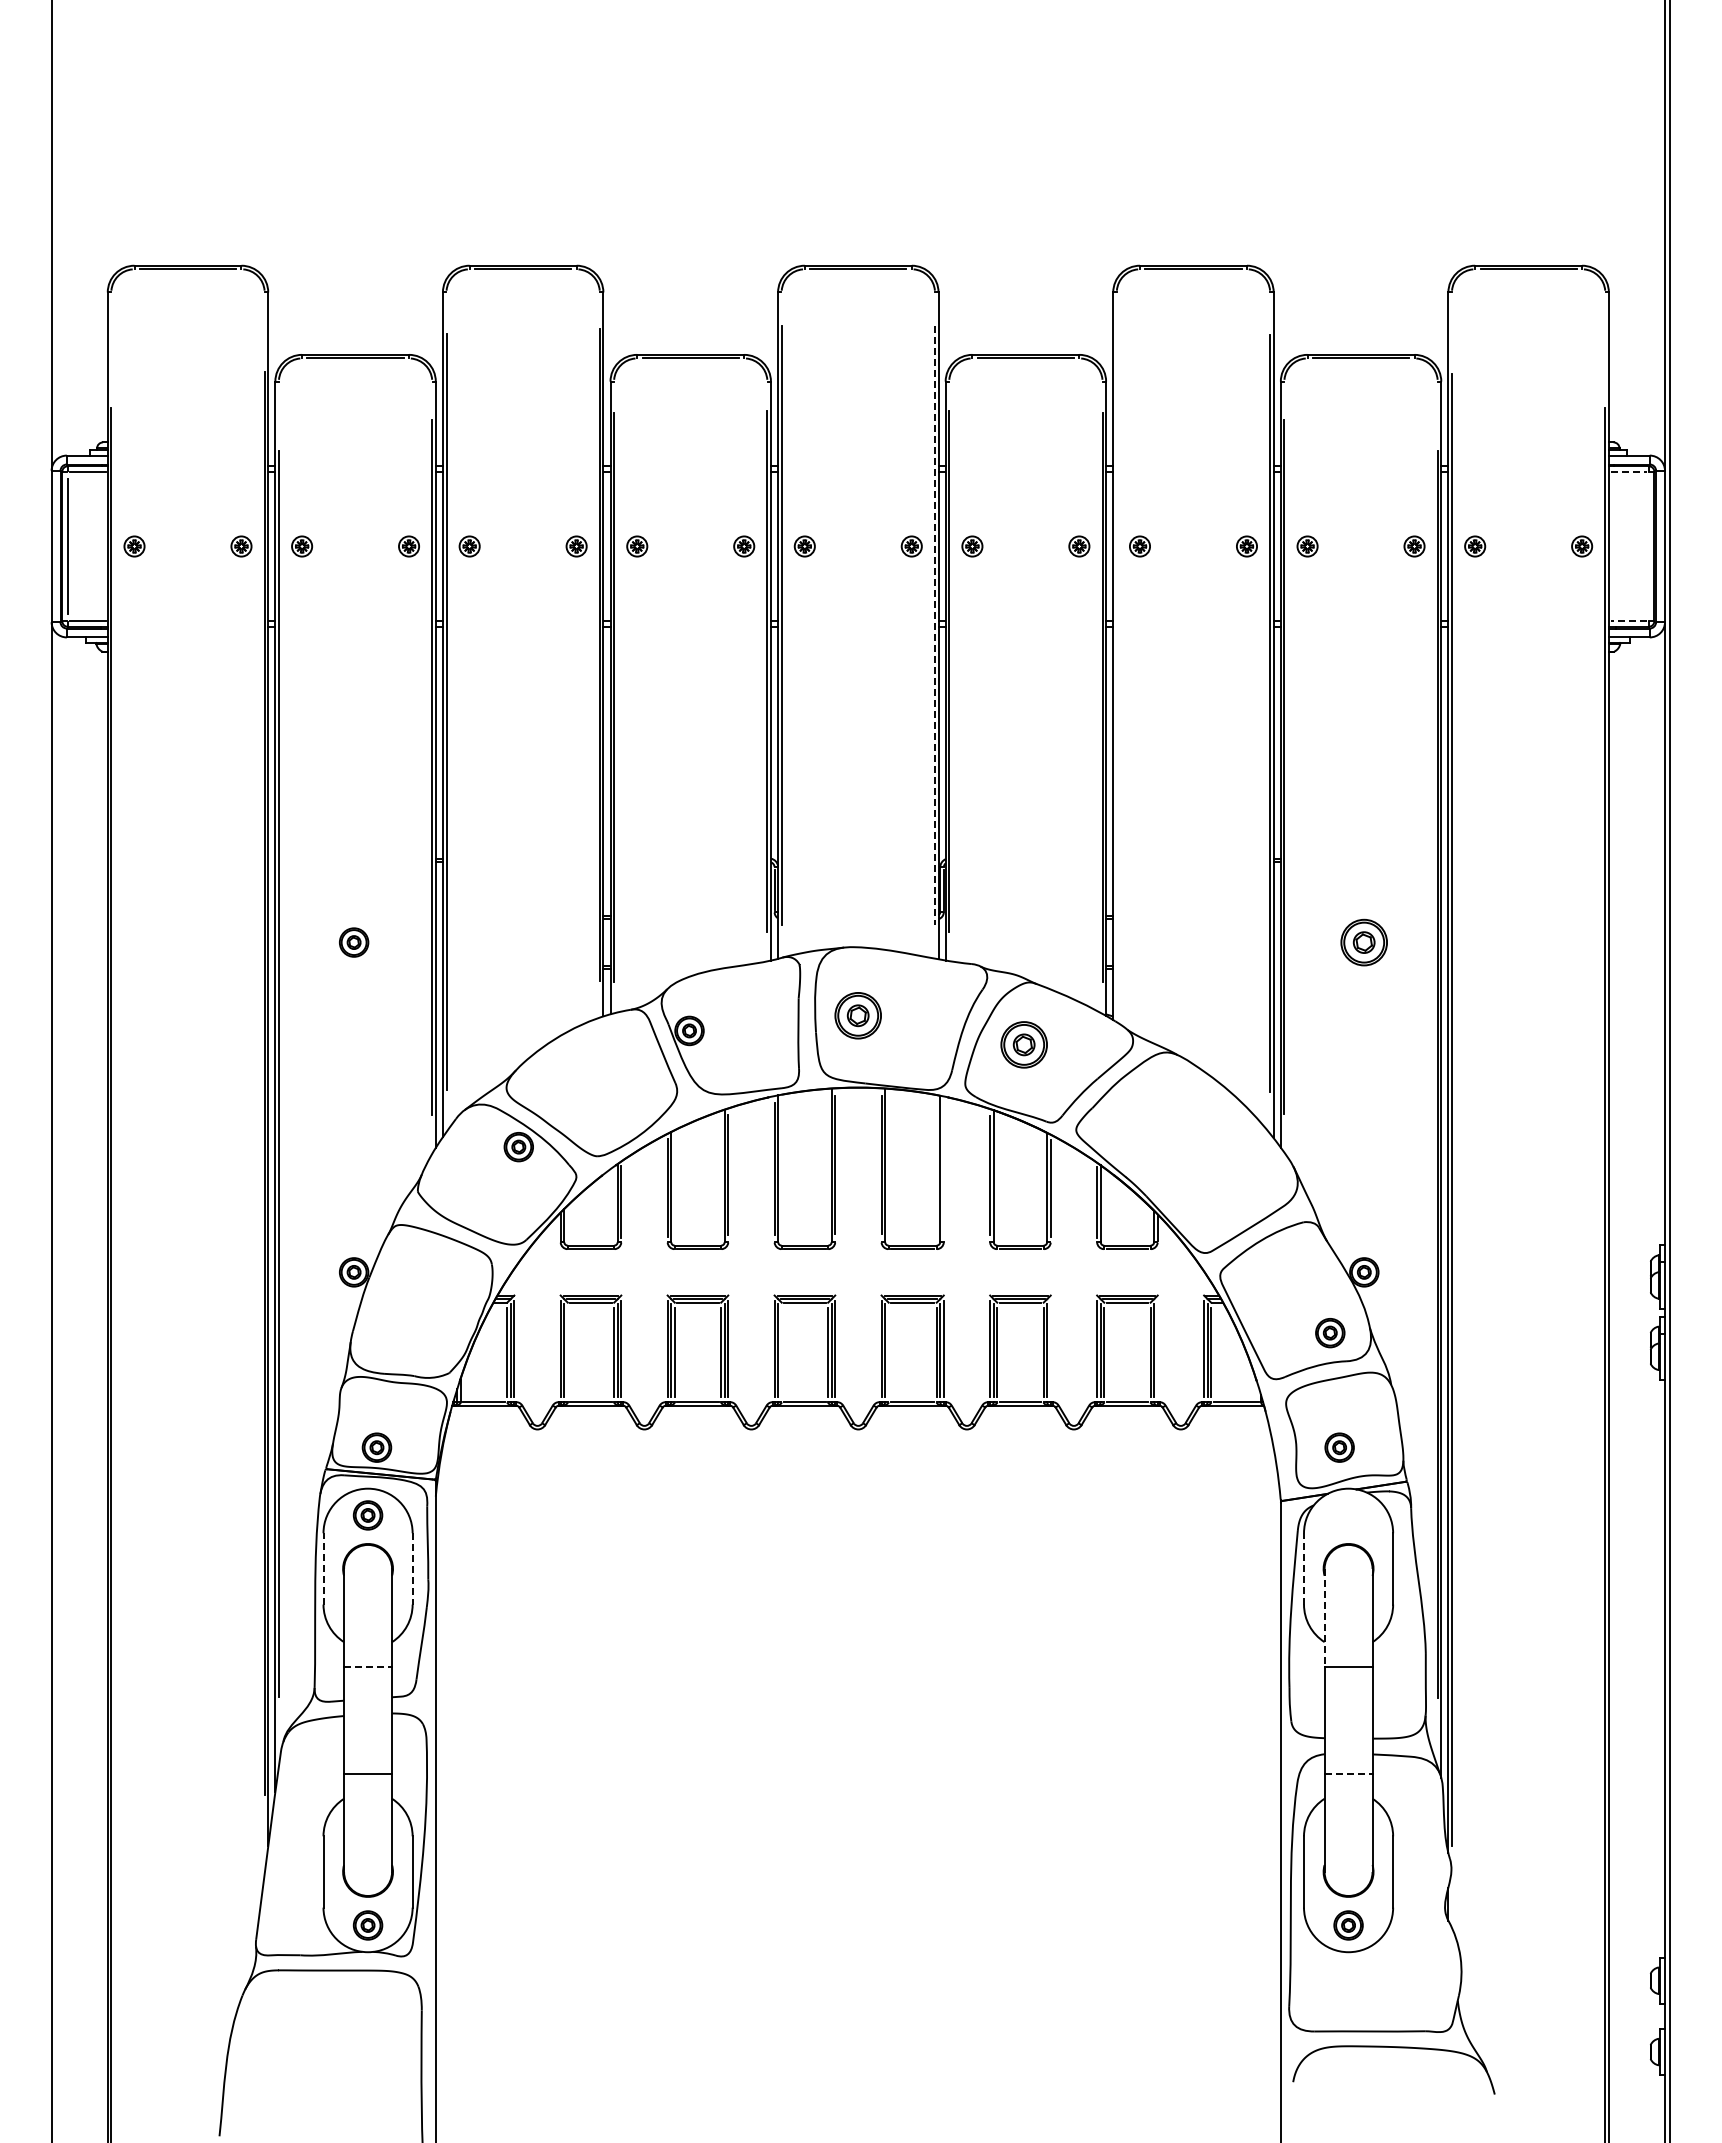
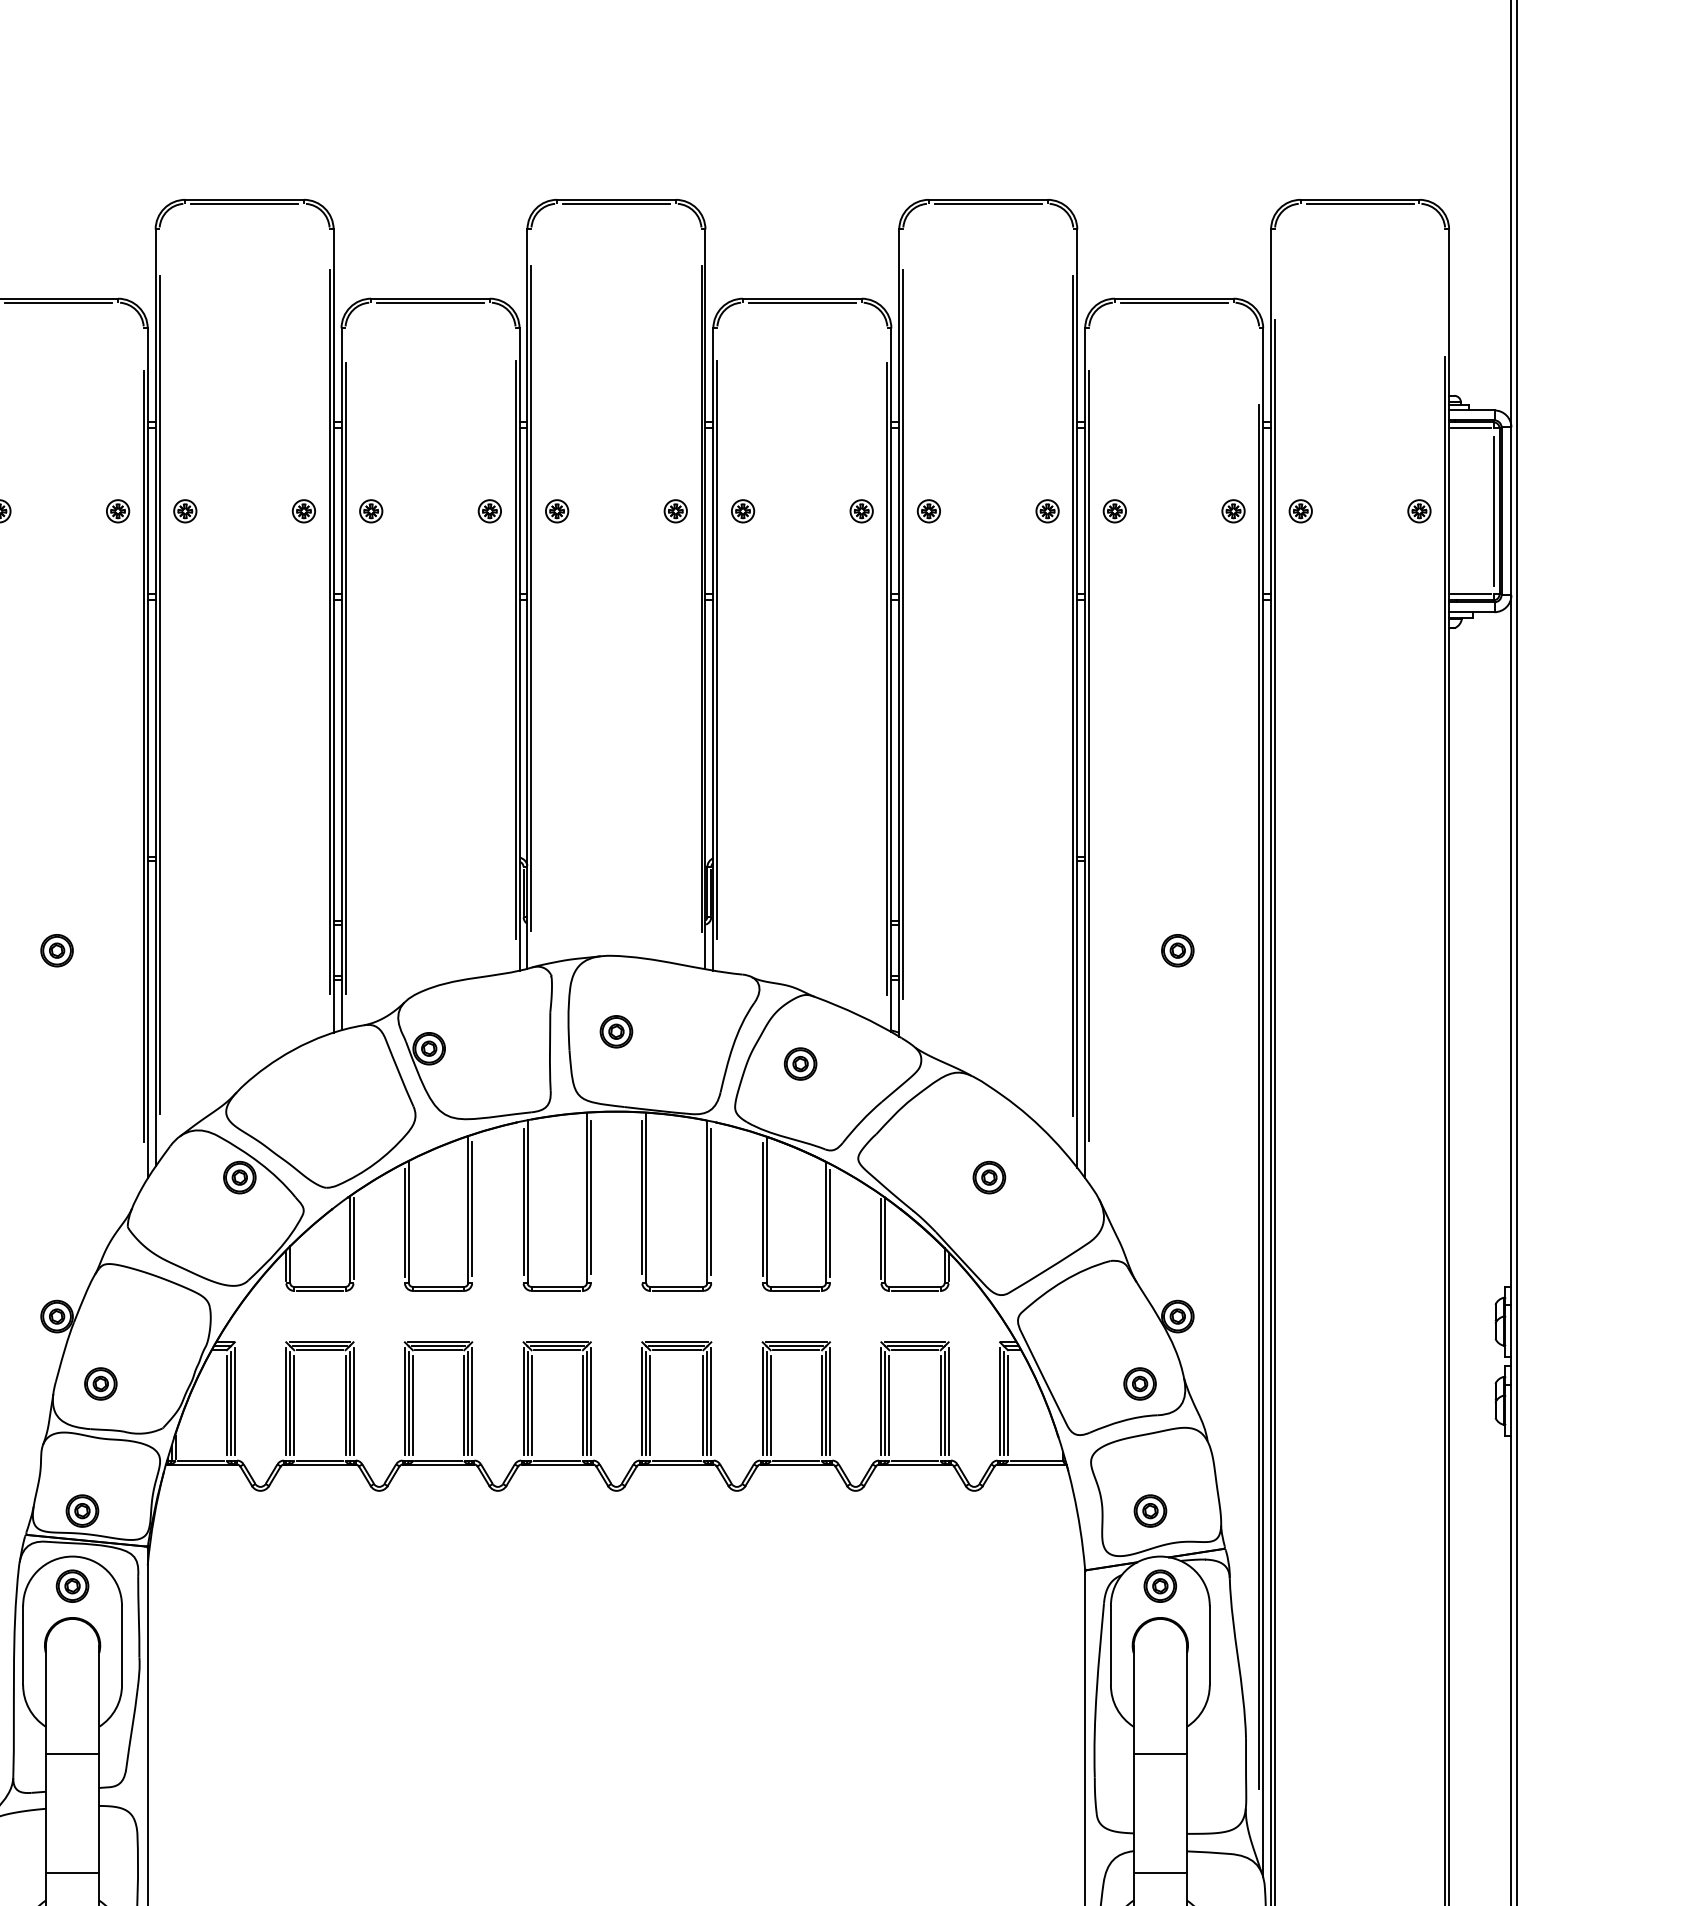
line: (1629, 471) -> (1472, 428), dashed -> solid
line: (1648, 546) -> (1493, 511), added
line: (1628, 621) -> (1470, 594), dashed -> solid
line: (934, 625) -> (700, 598), dashed -> solid
line: (1116, 656) -> (902, 633), added
part: (1364, 942) -> (1178, 950), size x0.62
part: (858, 1015) -> (616, 1031), size x0.62
part: (1024, 1044) -> (800, 1063), size x0.62
part: (1194, 1147) -> (989, 1178), added
line: (943, 1168) -> (710, 1201), added
part: (393, 1333) -> (100, 1384), added
line: (1050, 1348) -> (829, 1401), added
line: (1157, 1348) -> (948, 1401), added
line: (567, 1352) -> (293, 1405), added
line: (781, 1352) -> (531, 1405), added
line: (888, 1352) -> (649, 1405), added
part: (1348, 1515) -> (1160, 1586), added
line: (323, 1568) -> (23, 1645), dashed -> solid
line: (412, 1568) -> (121, 1645), dashed -> solid
line: (1304, 1568) -> (1111, 1645), dashed -> solid
line: (1324, 1618) -> (1133, 1700), dashed -> solid
line: (368, 1666) -> (73, 1753), dashed -> solid
line: (1348, 1773) -> (1160, 1872), dashed -> solid

